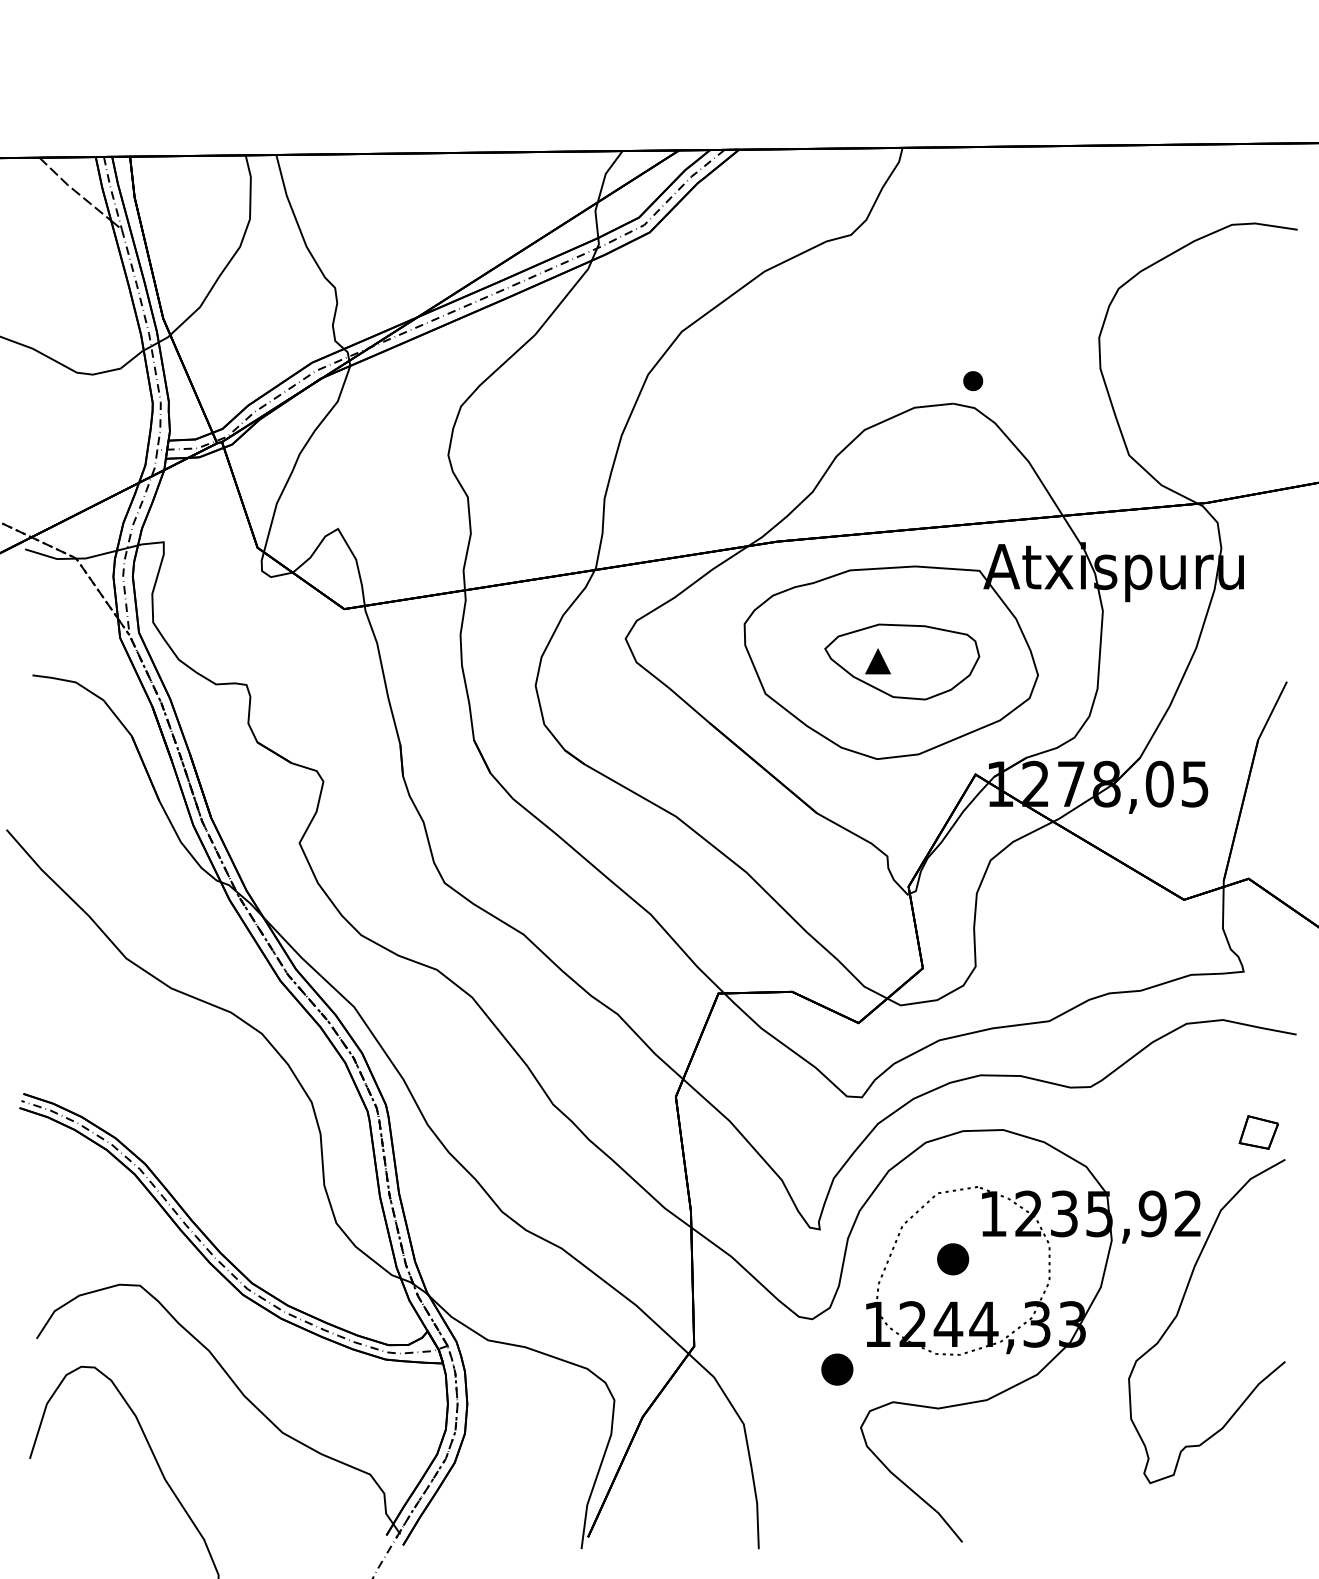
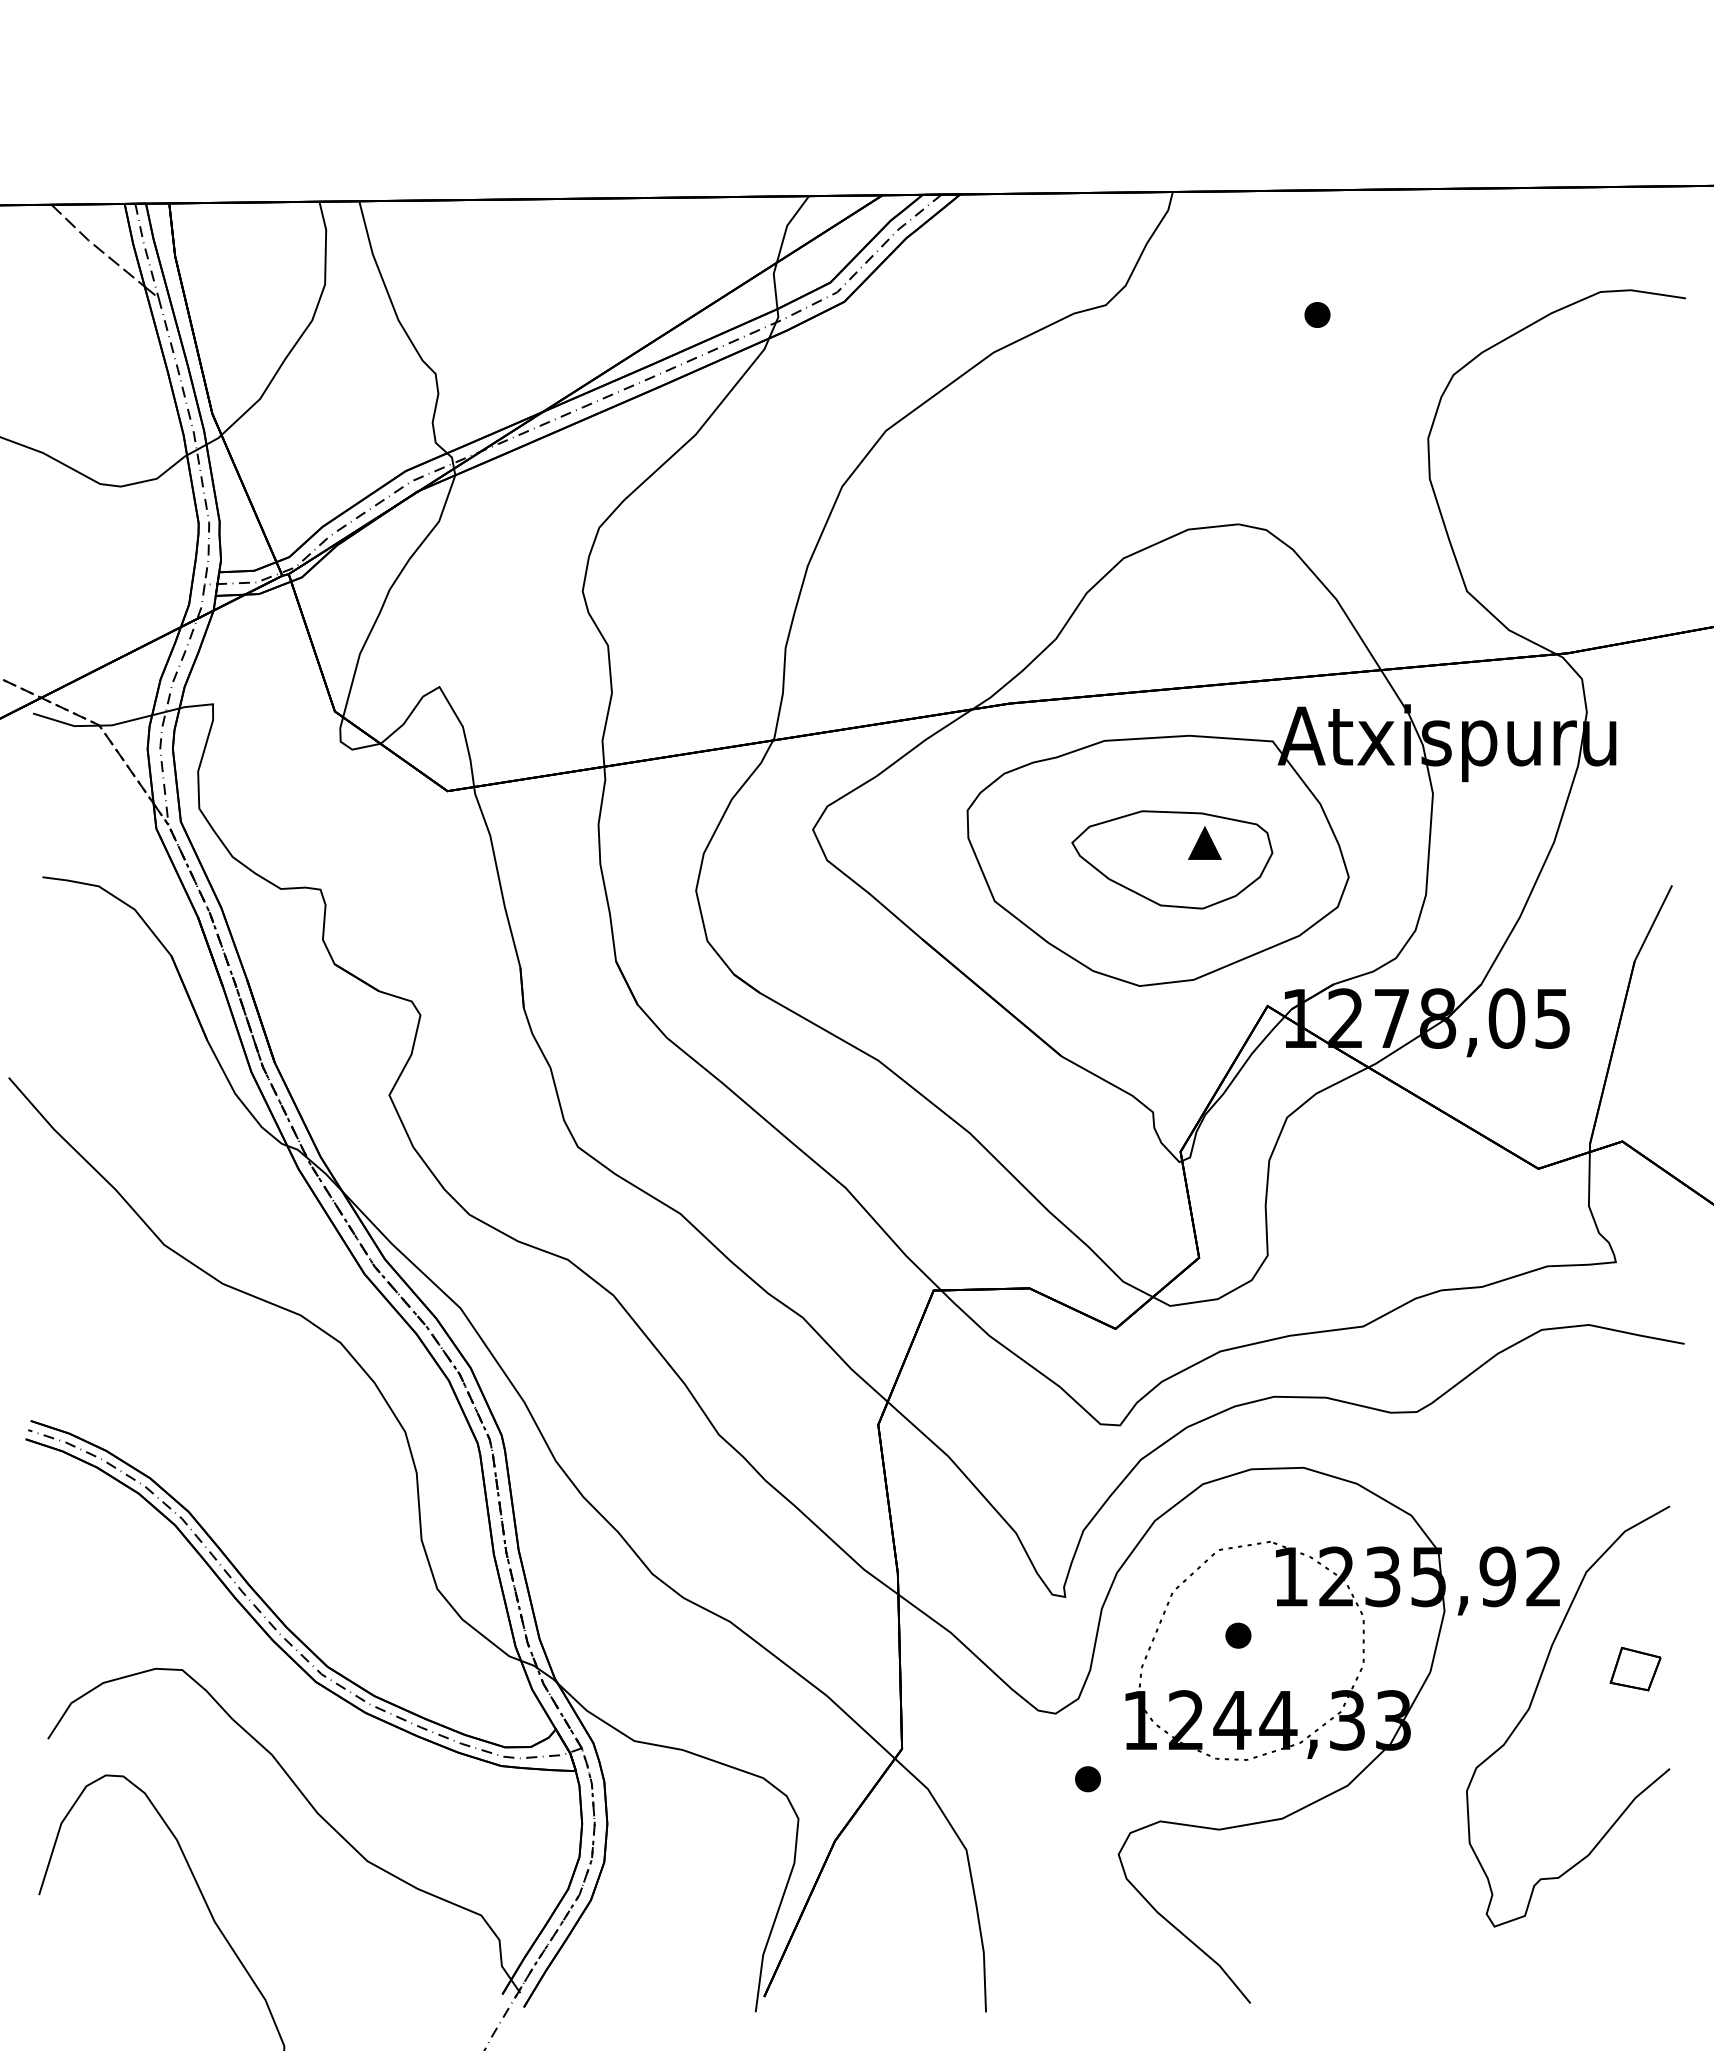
part: (973, 380) -> (1317, 314), moved
part: (877, 660) -> (1204, 842), moved
part: (1258, 1132) -> (1635, 1668), moved
part: (953, 1259) -> (1238, 1635), size x0.62
part: (836, 1369) -> (1087, 1779), size x0.62

